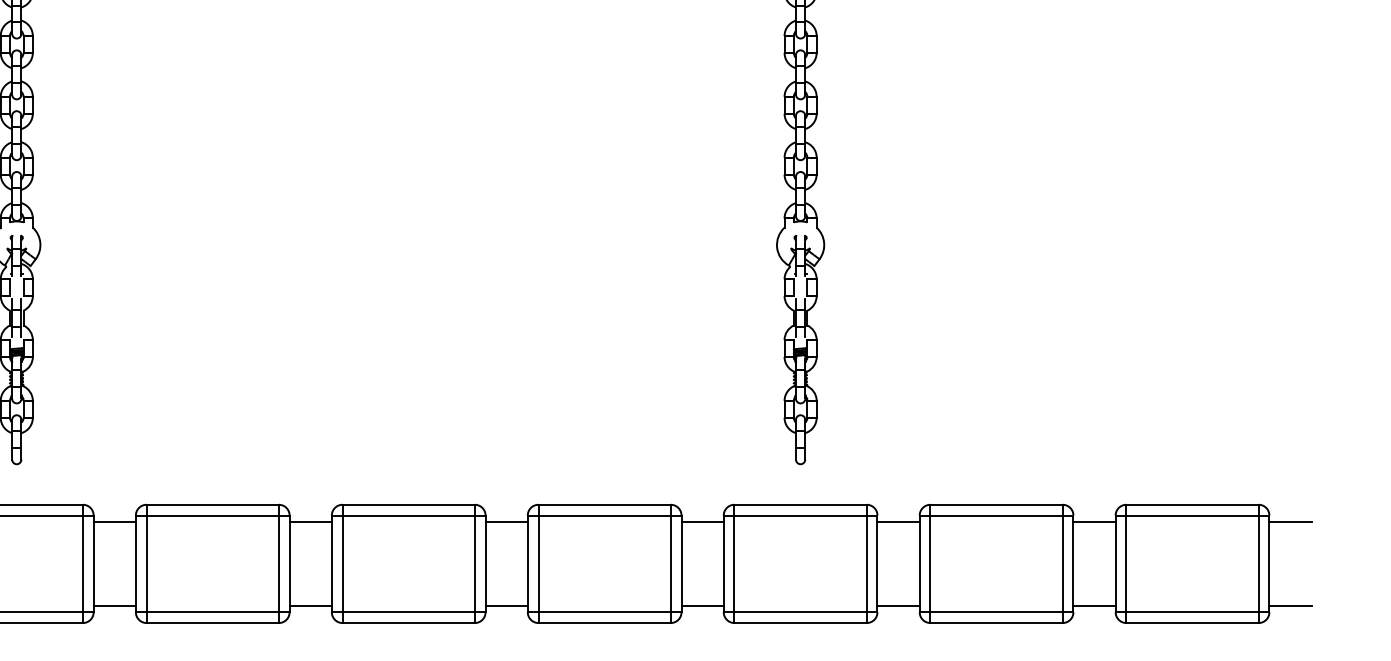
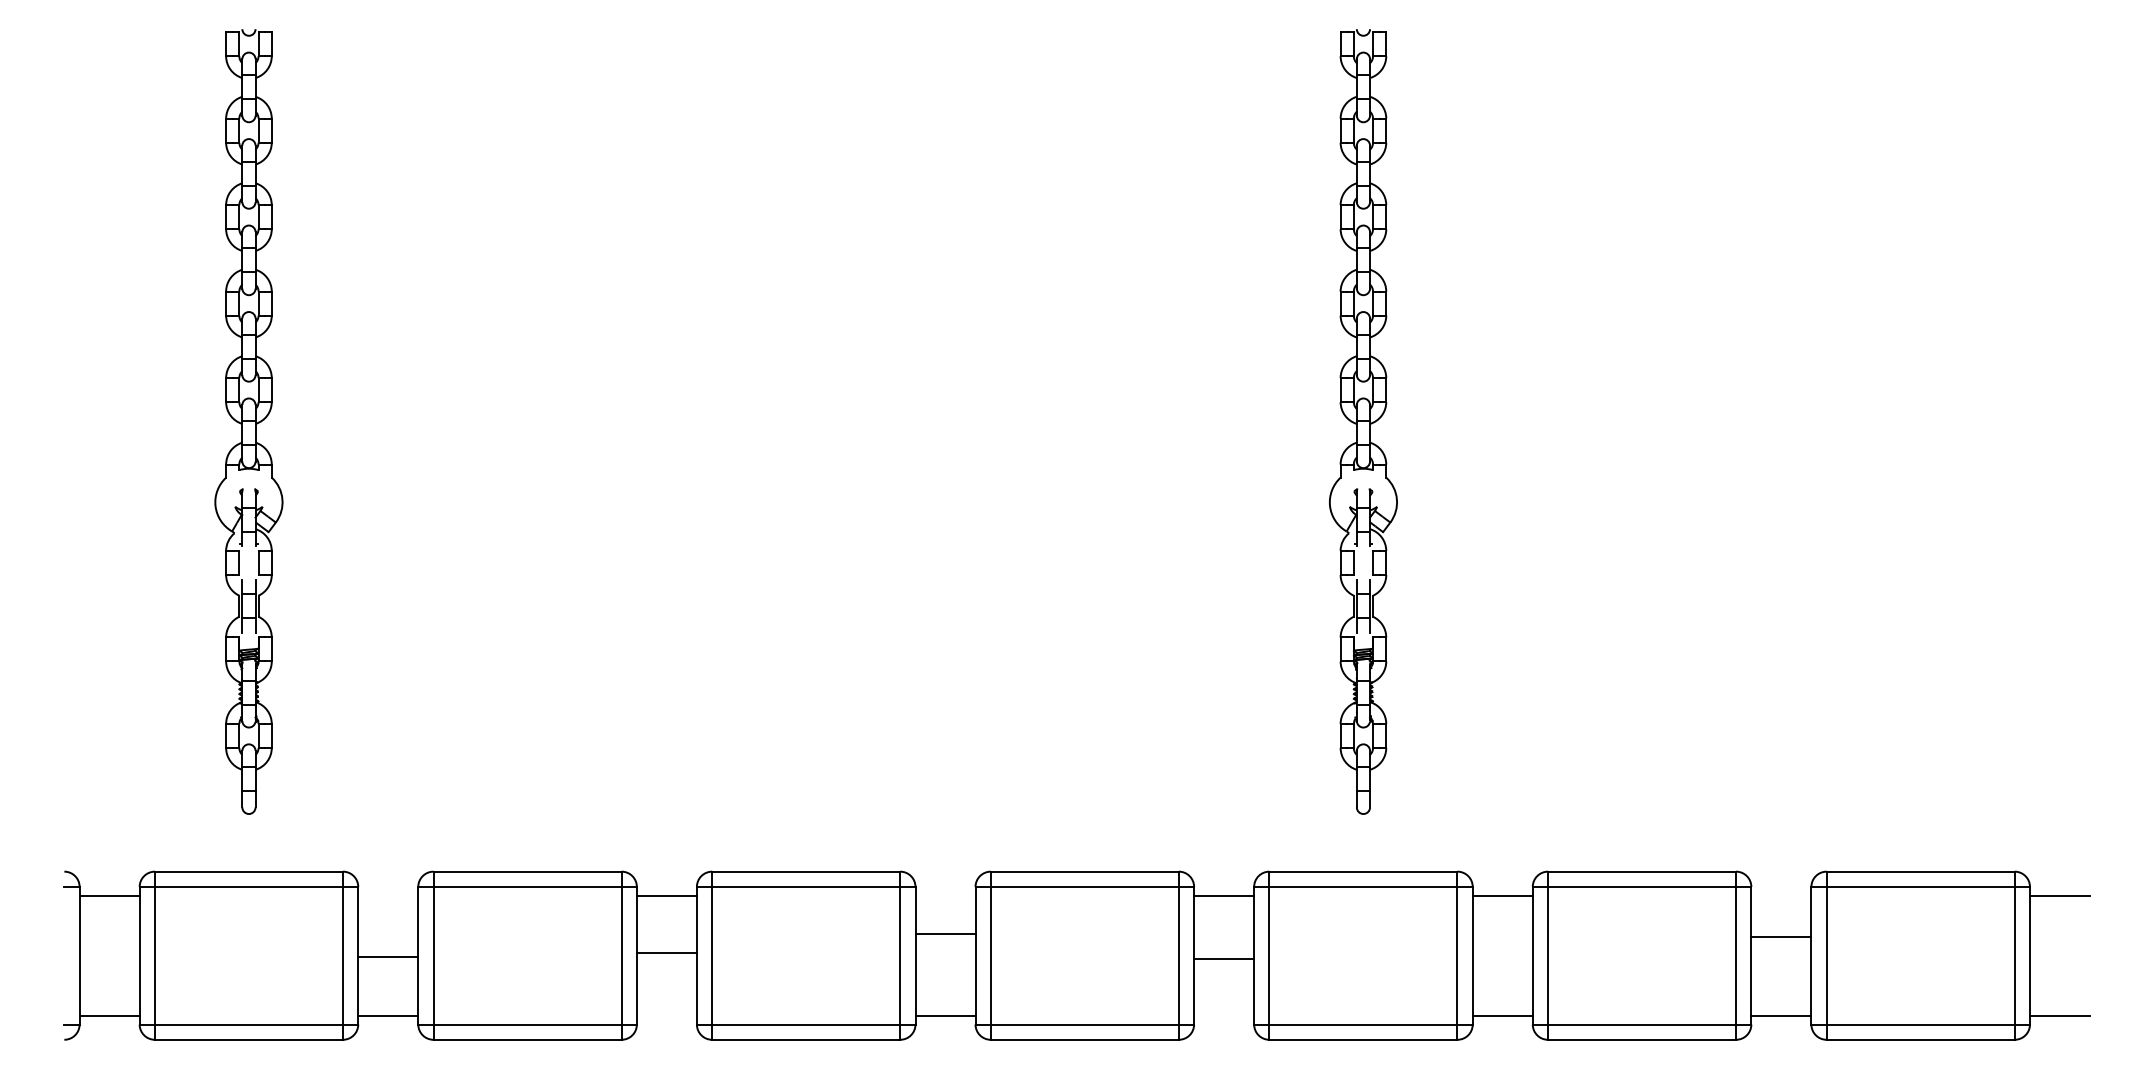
line: (114, 521) -> (388, 956), moved
line: (506, 521) -> (945, 933), moved
line: (1094, 521) -> (1781, 936), moved
line: (310, 605) -> (666, 952), moved
line: (702, 605) -> (1224, 958), moved

